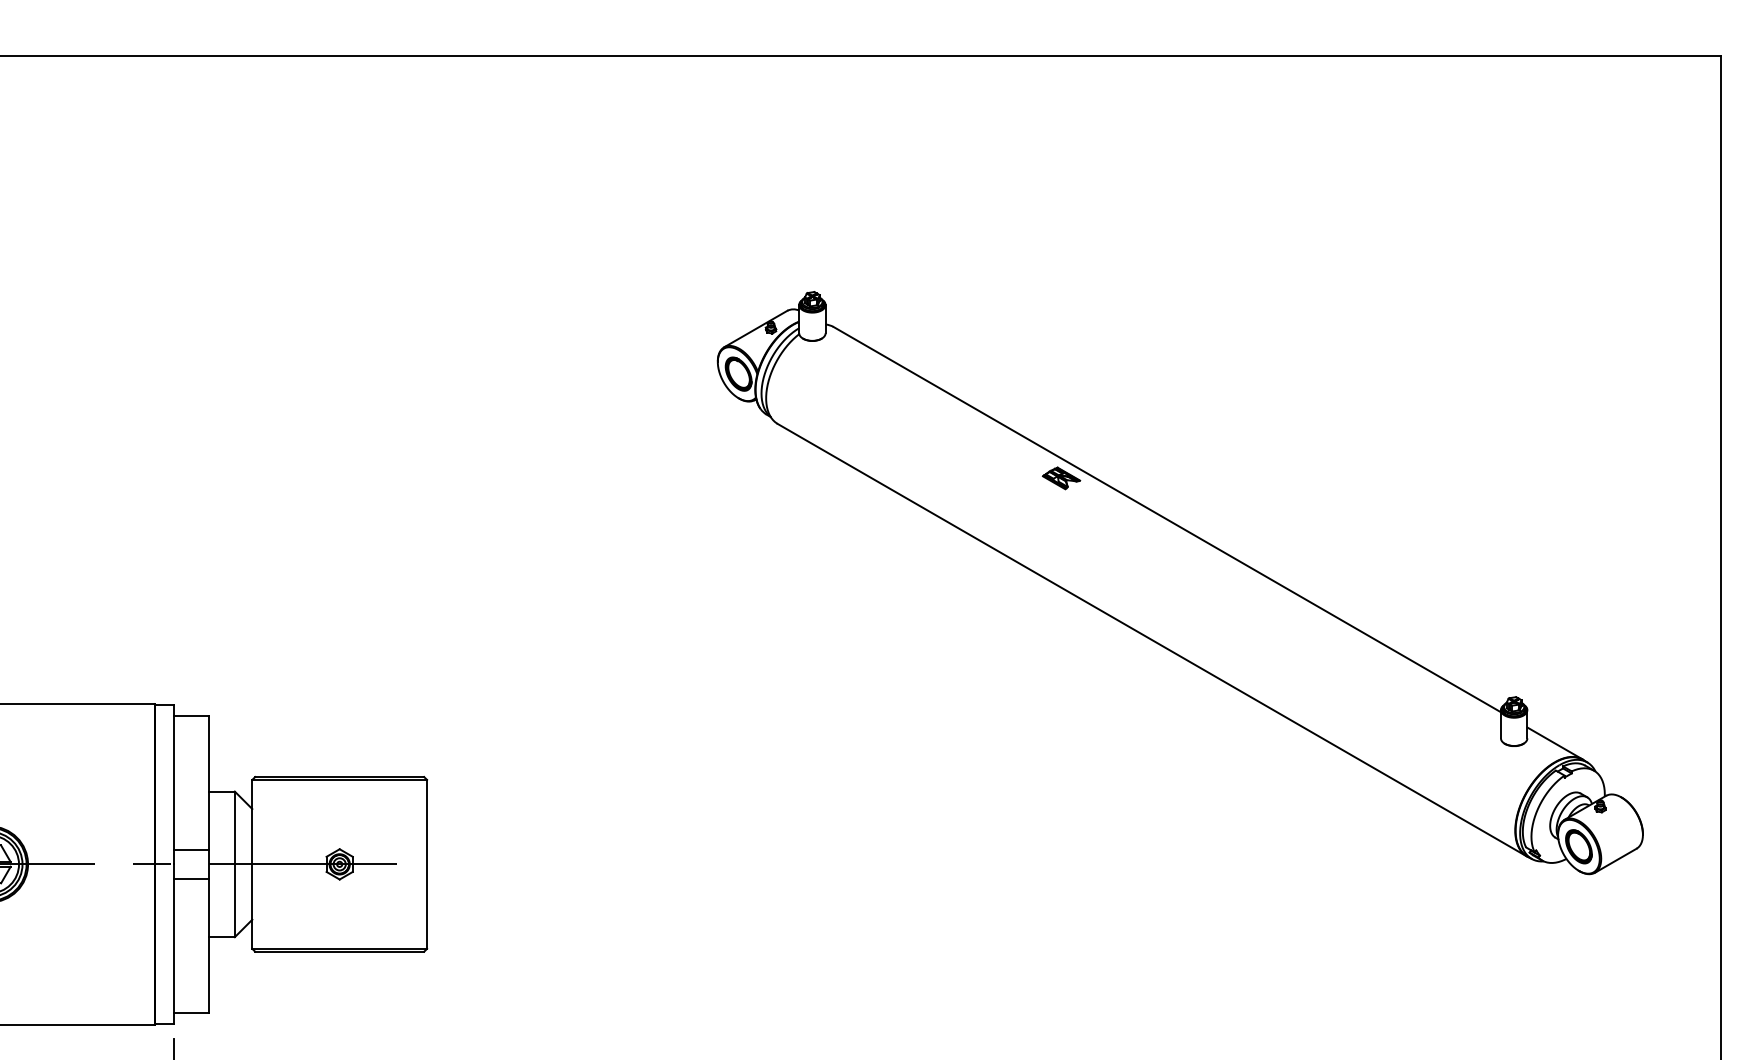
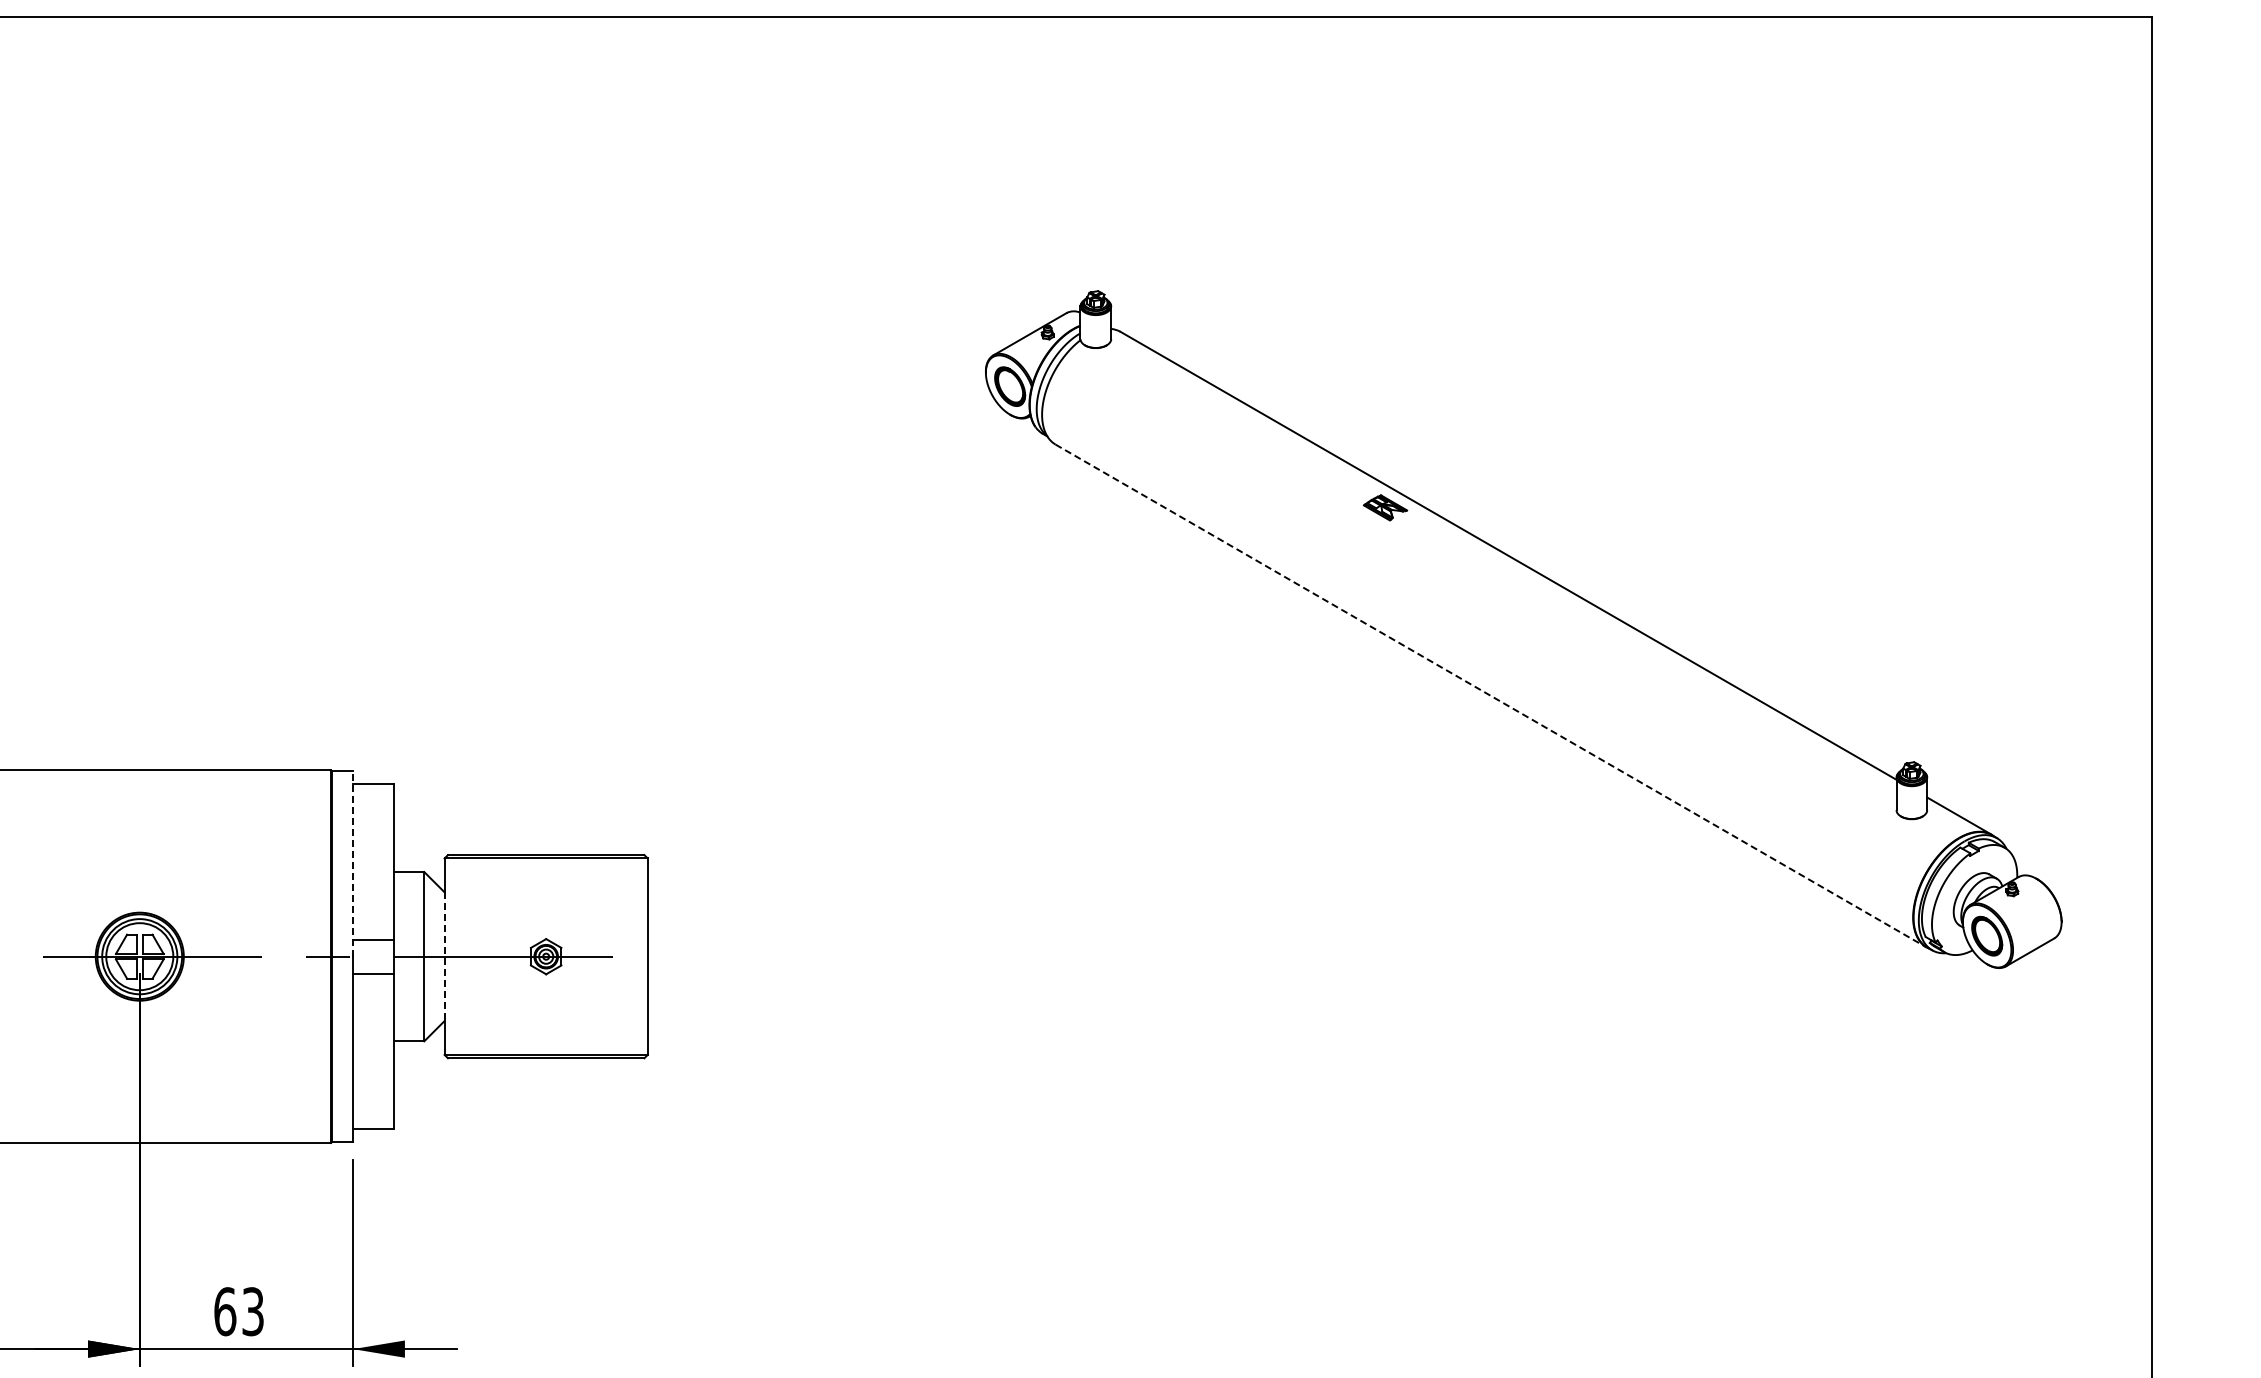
line: (1152, 640) -> (1491, 696), solid -> dashed
line: (173, 784) -> (353, 863), solid -> dashed
line: (252, 865) -> (444, 957), solid -> dashed

